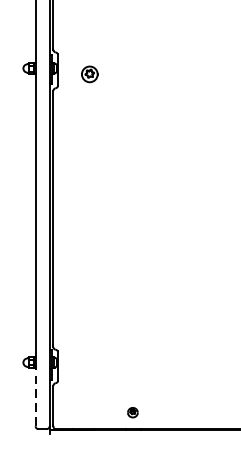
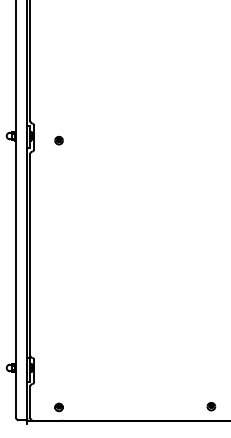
part: (89, 74) -> (58, 140), size x0.62
line: (35, 397) -> (16, 395), dashed -> solid
part: (132, 412) -> (58, 407), moved

